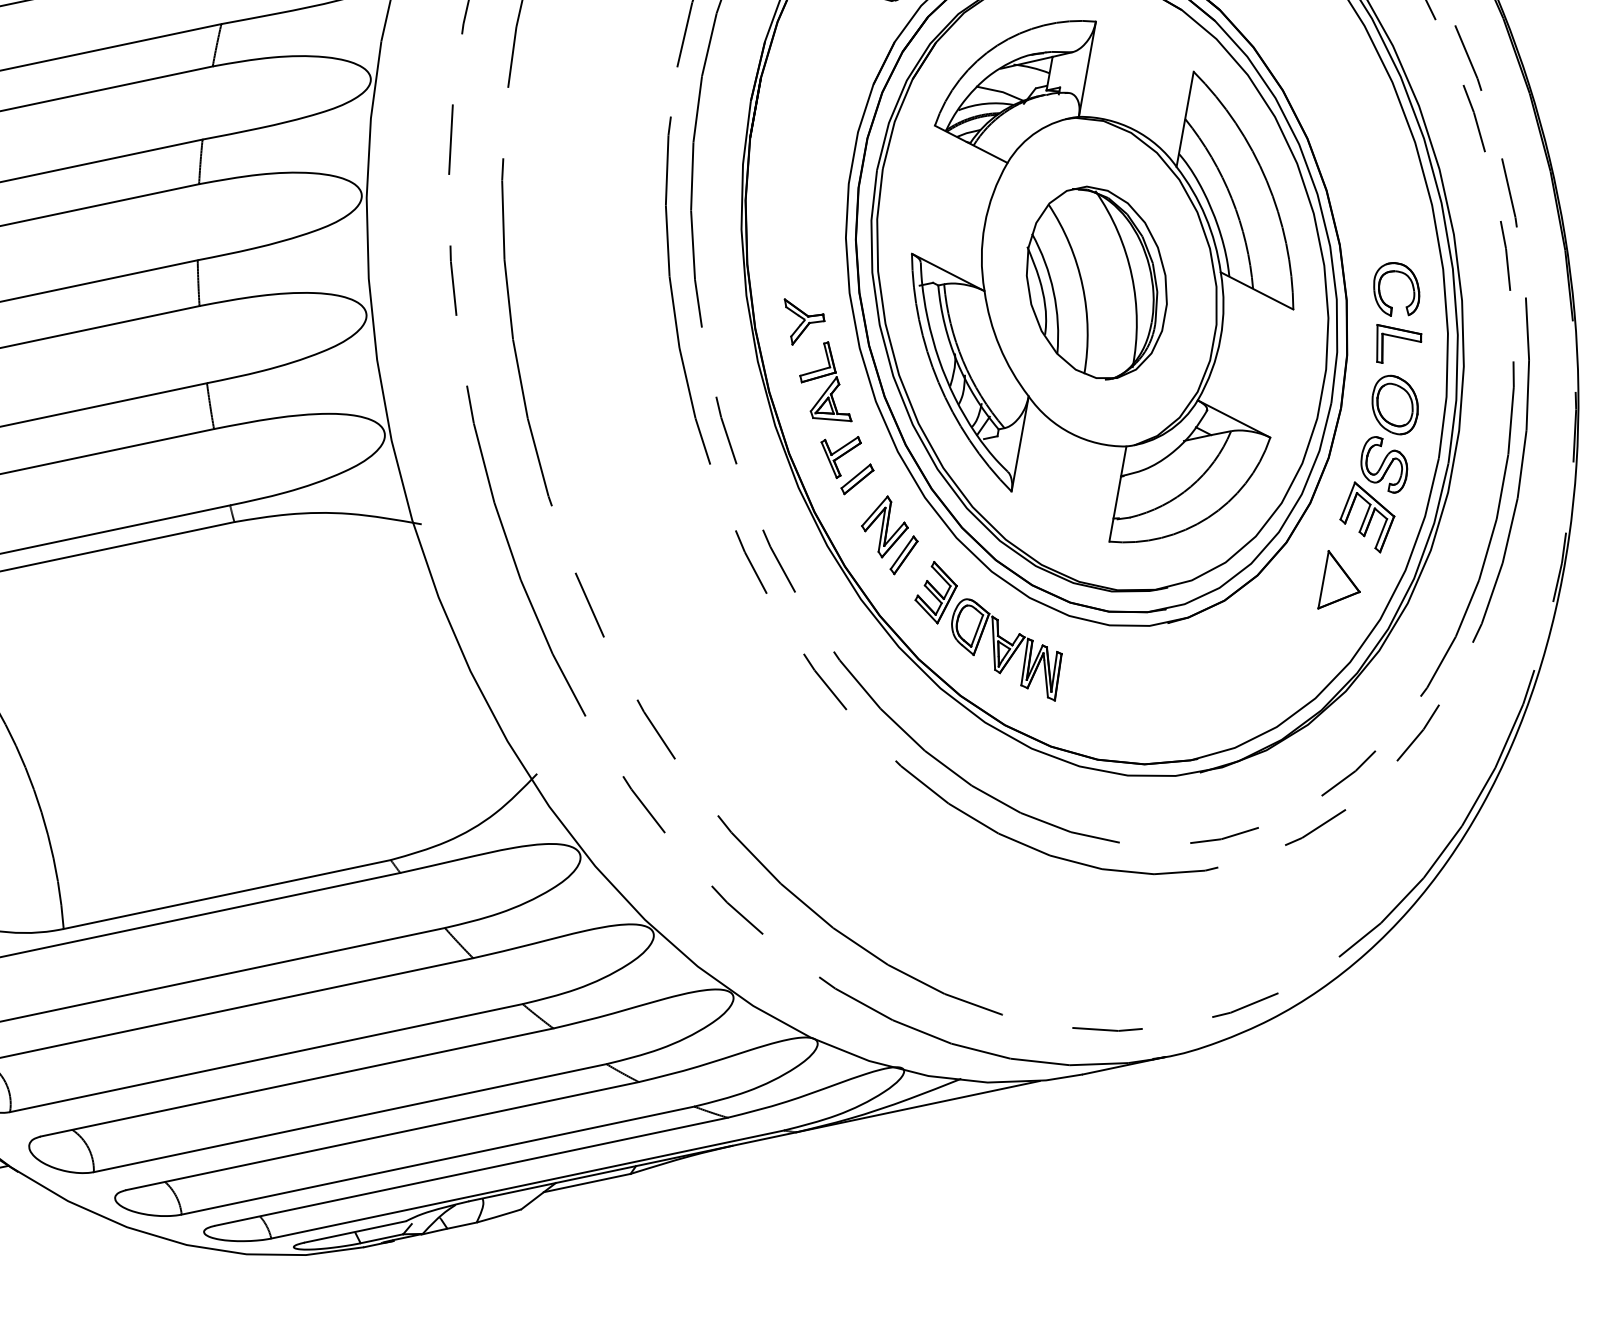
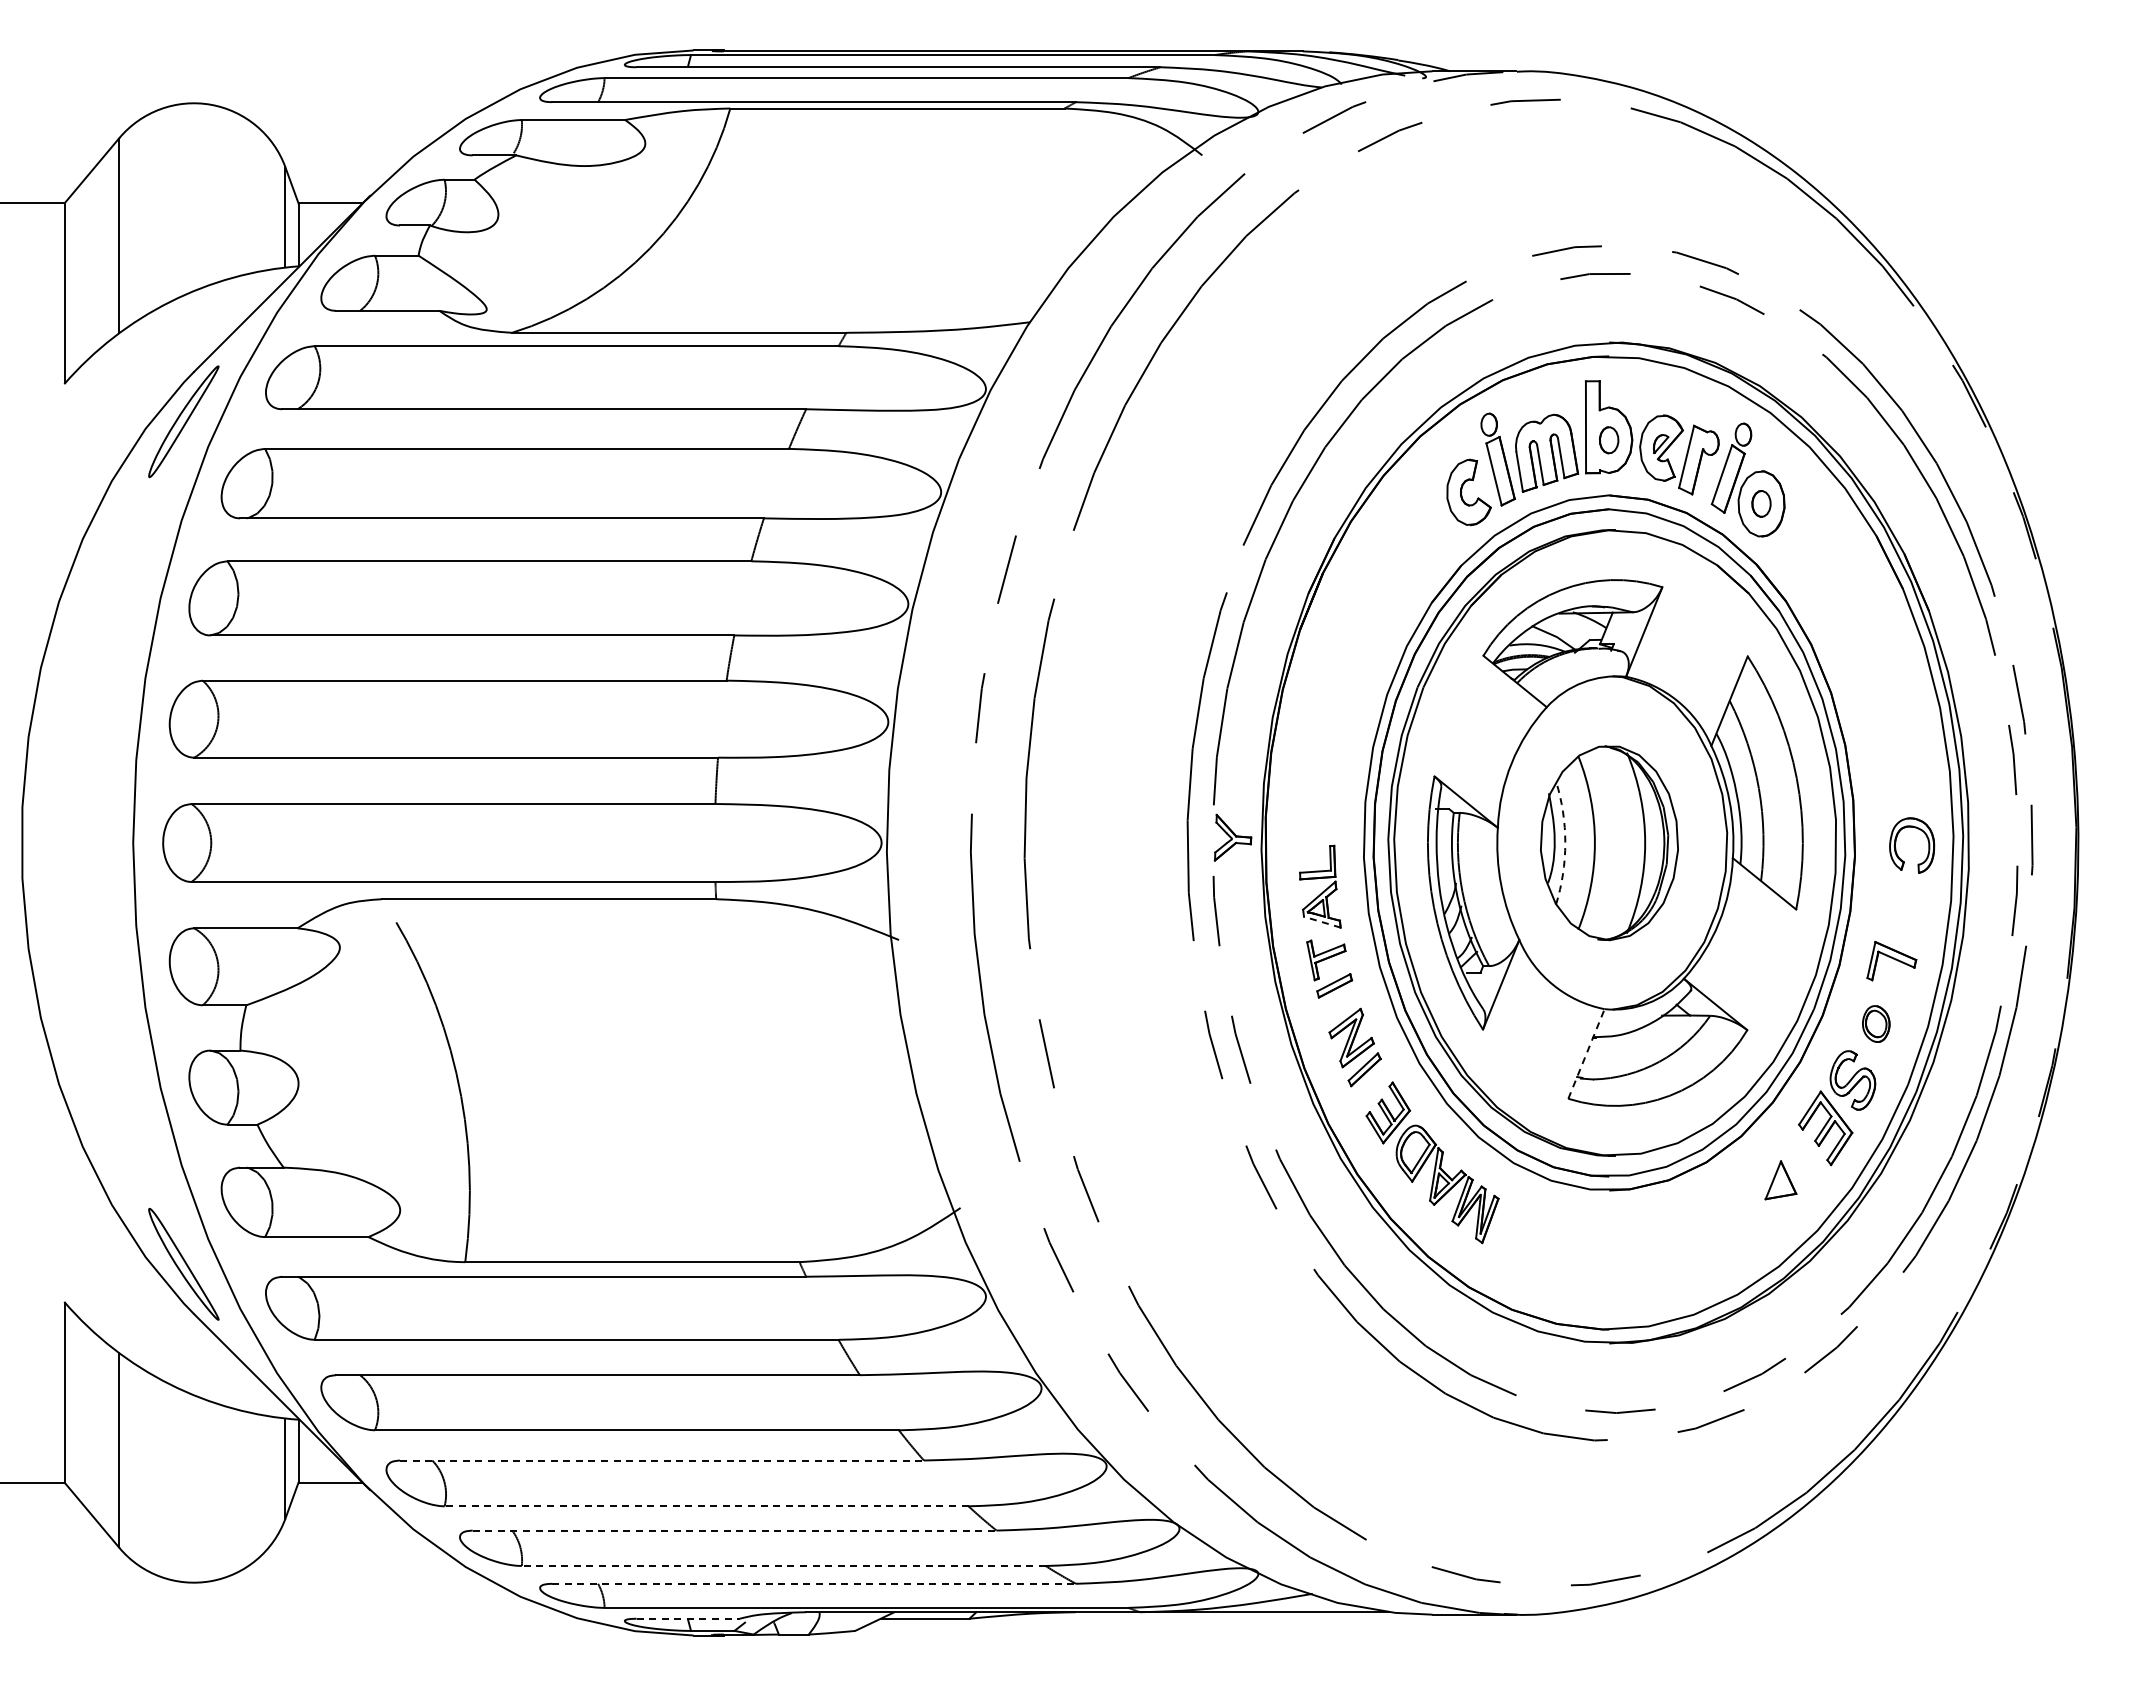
part: (1410, 281) -> (1927, 840), moved
arc: (1053, 291) -> (1565, 842), solid -> dashed
part: (804, 318) -> (1232, 837), moved
part: (1395, 404) -> (1876, 1023), size x0.6
line: (831, 420) -> (1321, 922), solid -> dashed
line: (1117, 493) -> (1586, 1053), solid -> dashed
part: (1333, 577) -> (1780, 1180), size x0.7
line: (296, 1082) -> (661, 1460), solid -> dashed
line: (350, 1118) -> (706, 1506), solid -> dashed
line: (382, 1136) -> (734, 1530), solid -> dashed
line: (437, 1161) -> (783, 1566), solid -> dashed
line: (471, 1171) -> (814, 1583), solid -> dashed
line: (355, 1231) -> (688, 1618), solid -> dashed

